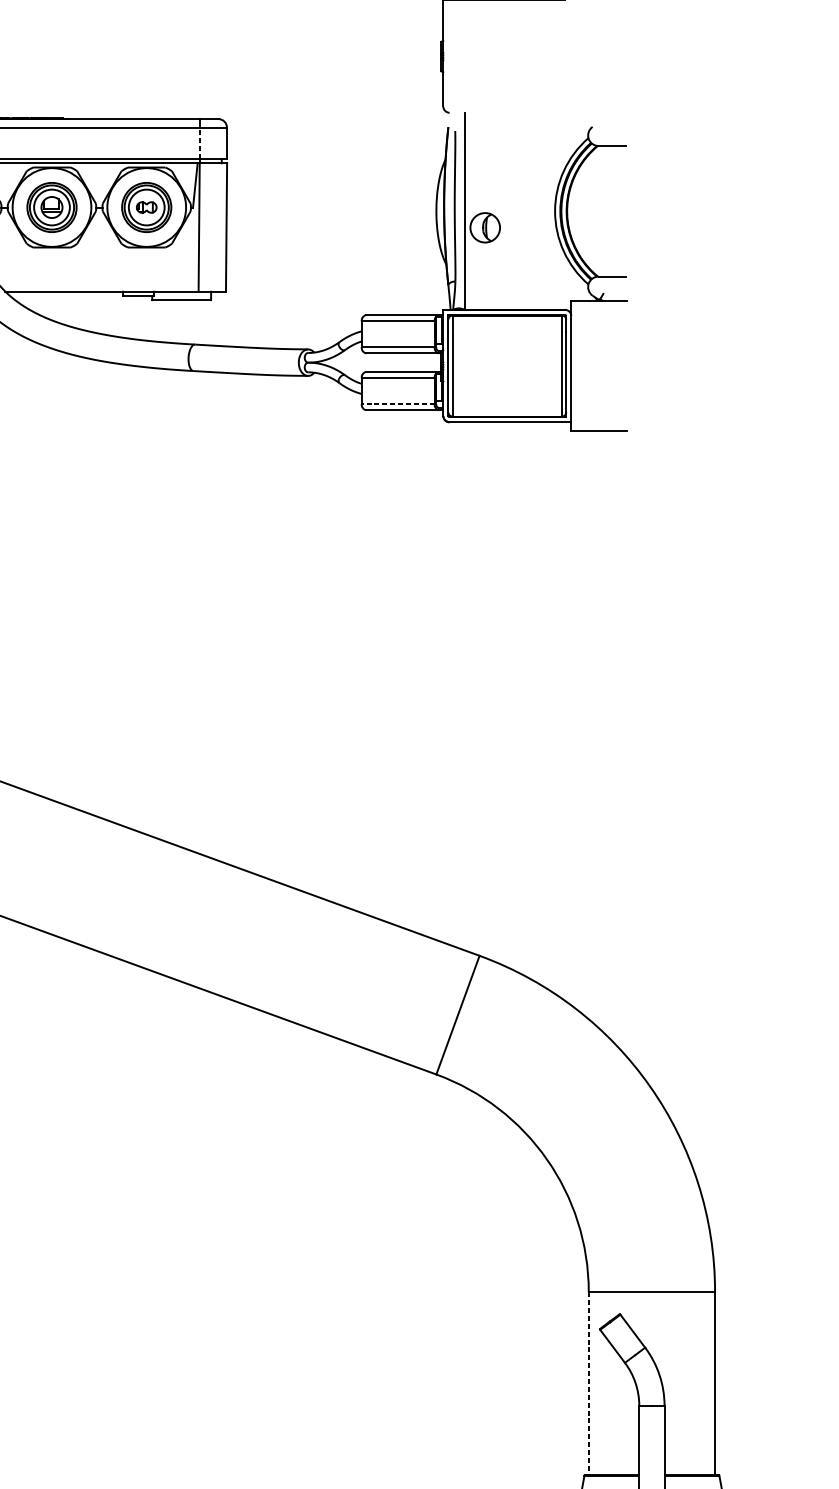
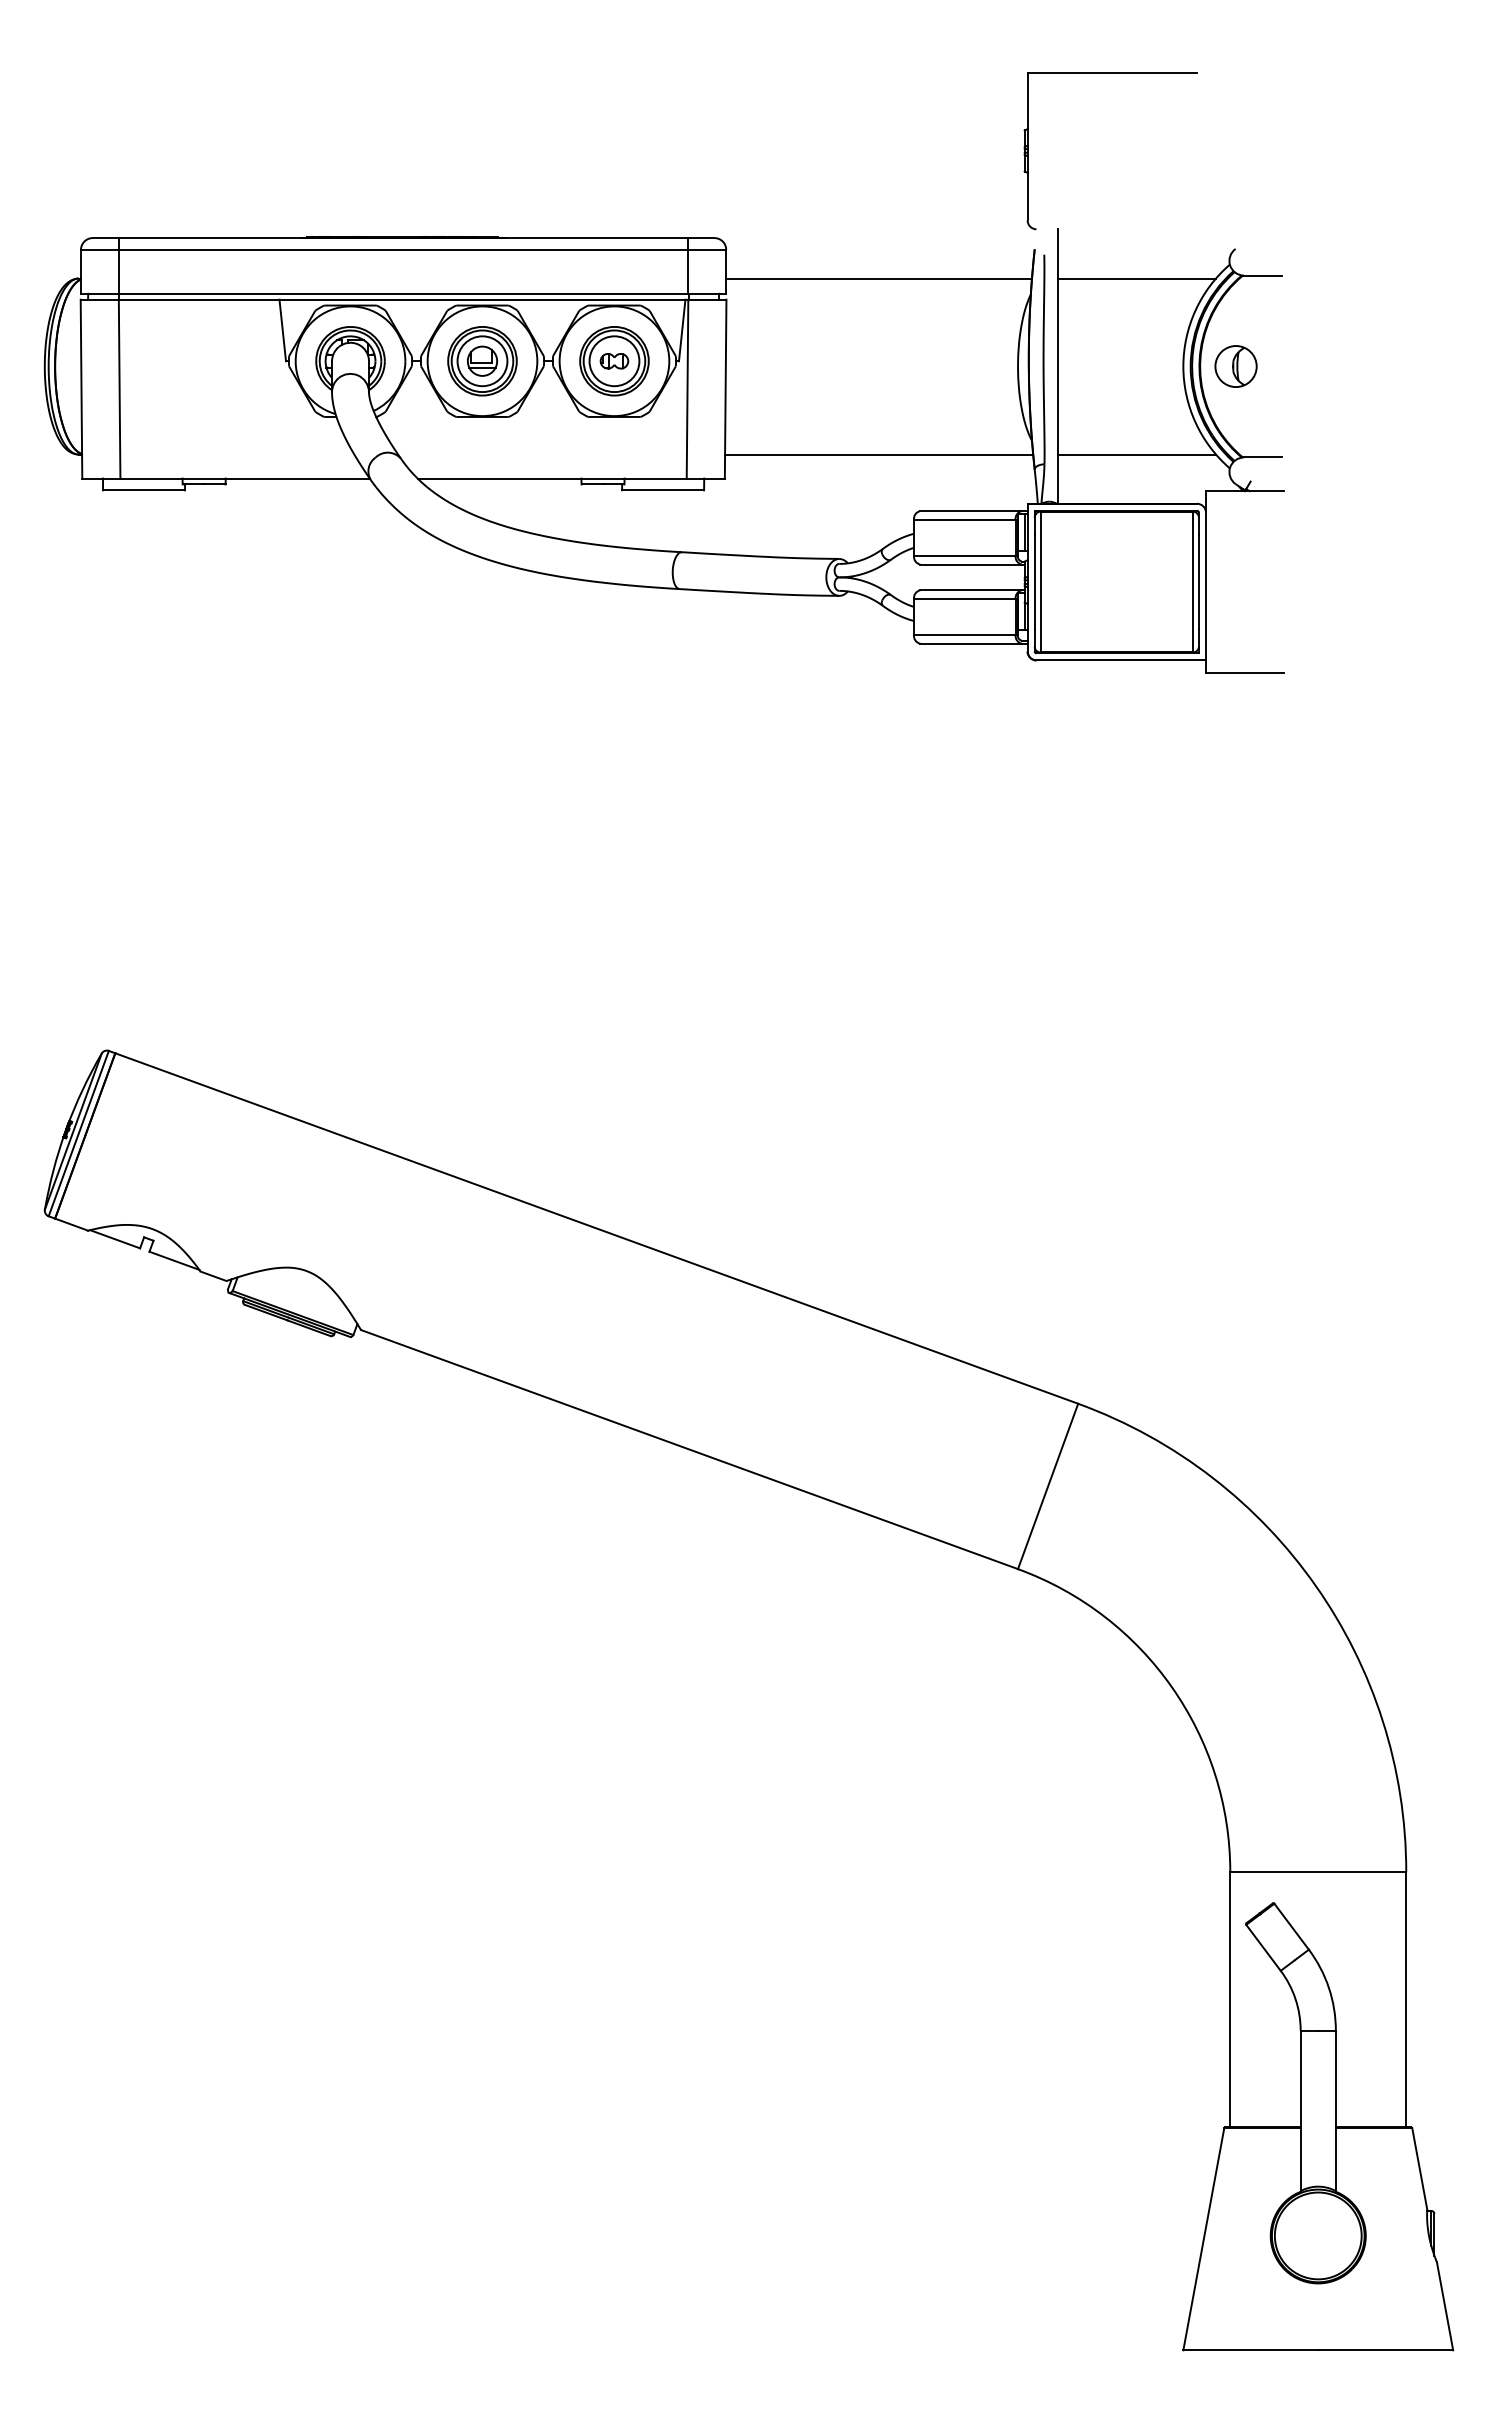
line: (199, 143) -> (688, 271), dashed -> solid
line: (336, 148) -> (878, 278), added
line: (522, 148) -> (1137, 278), added
part: (484, 227) -> (1235, 366), moved
line: (336, 274) -> (879, 454), added
line: (522, 274) -> (1137, 454), added
line: (397, 403) -> (964, 634), dashed -> solid
line: (588, 1383) -> (1230, 1999), dashed -> solid

